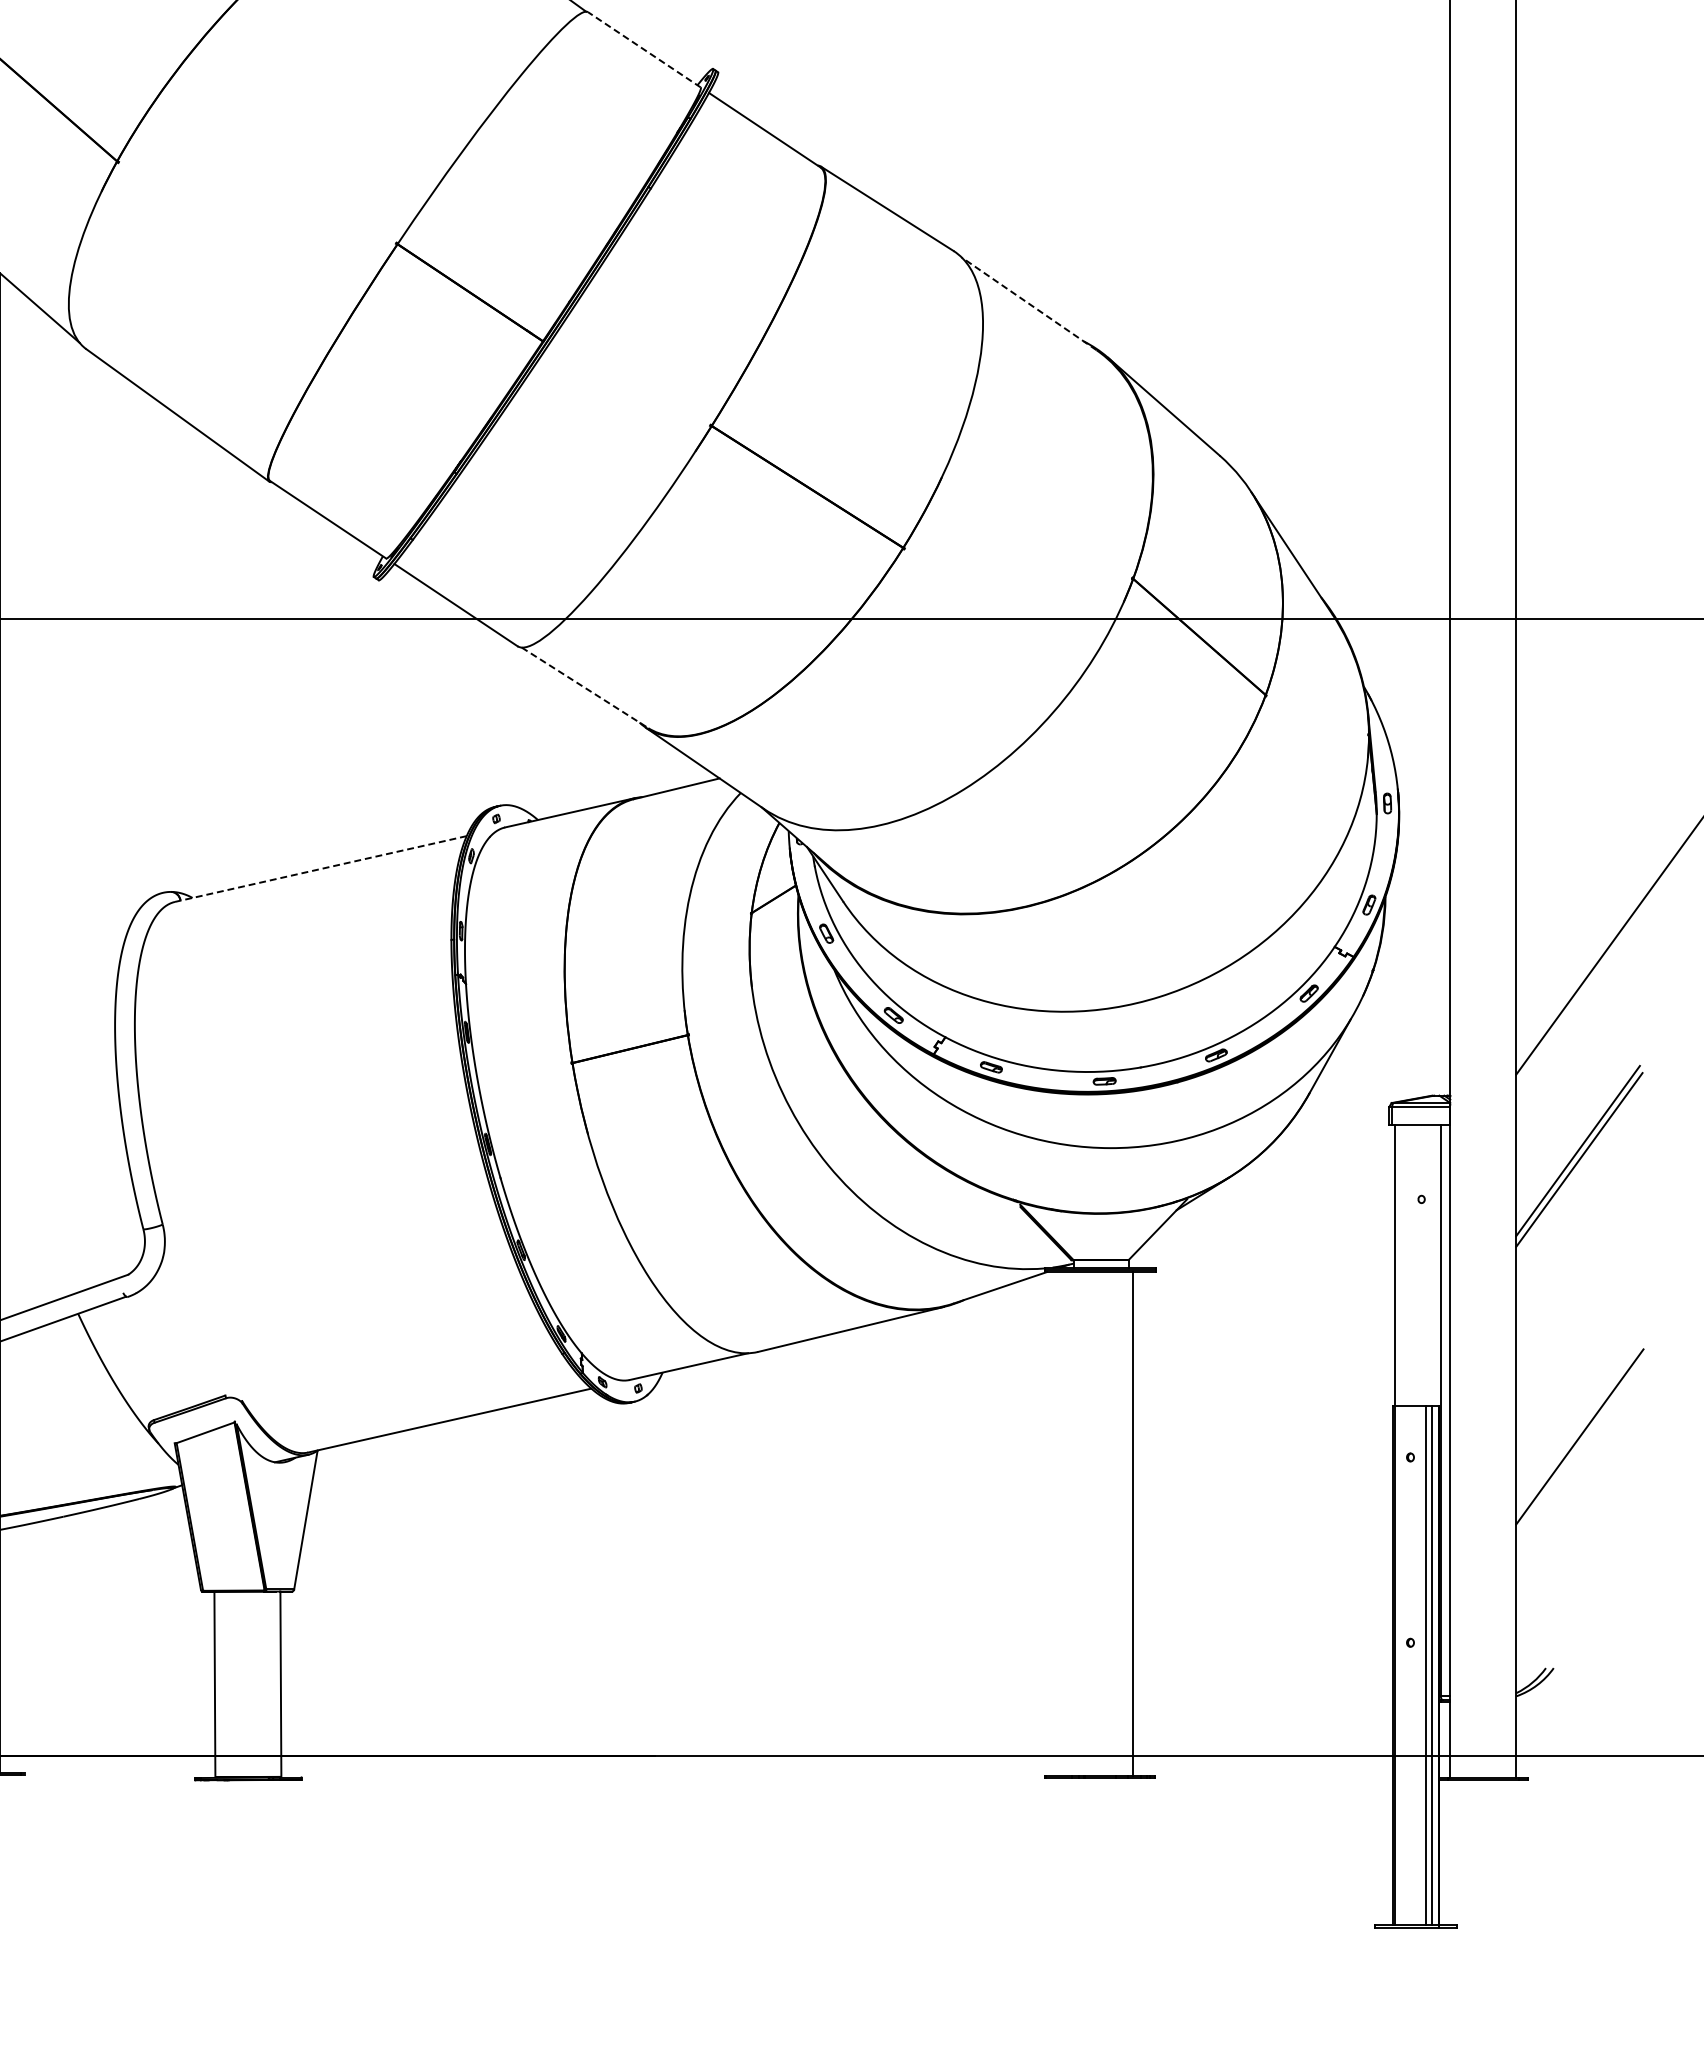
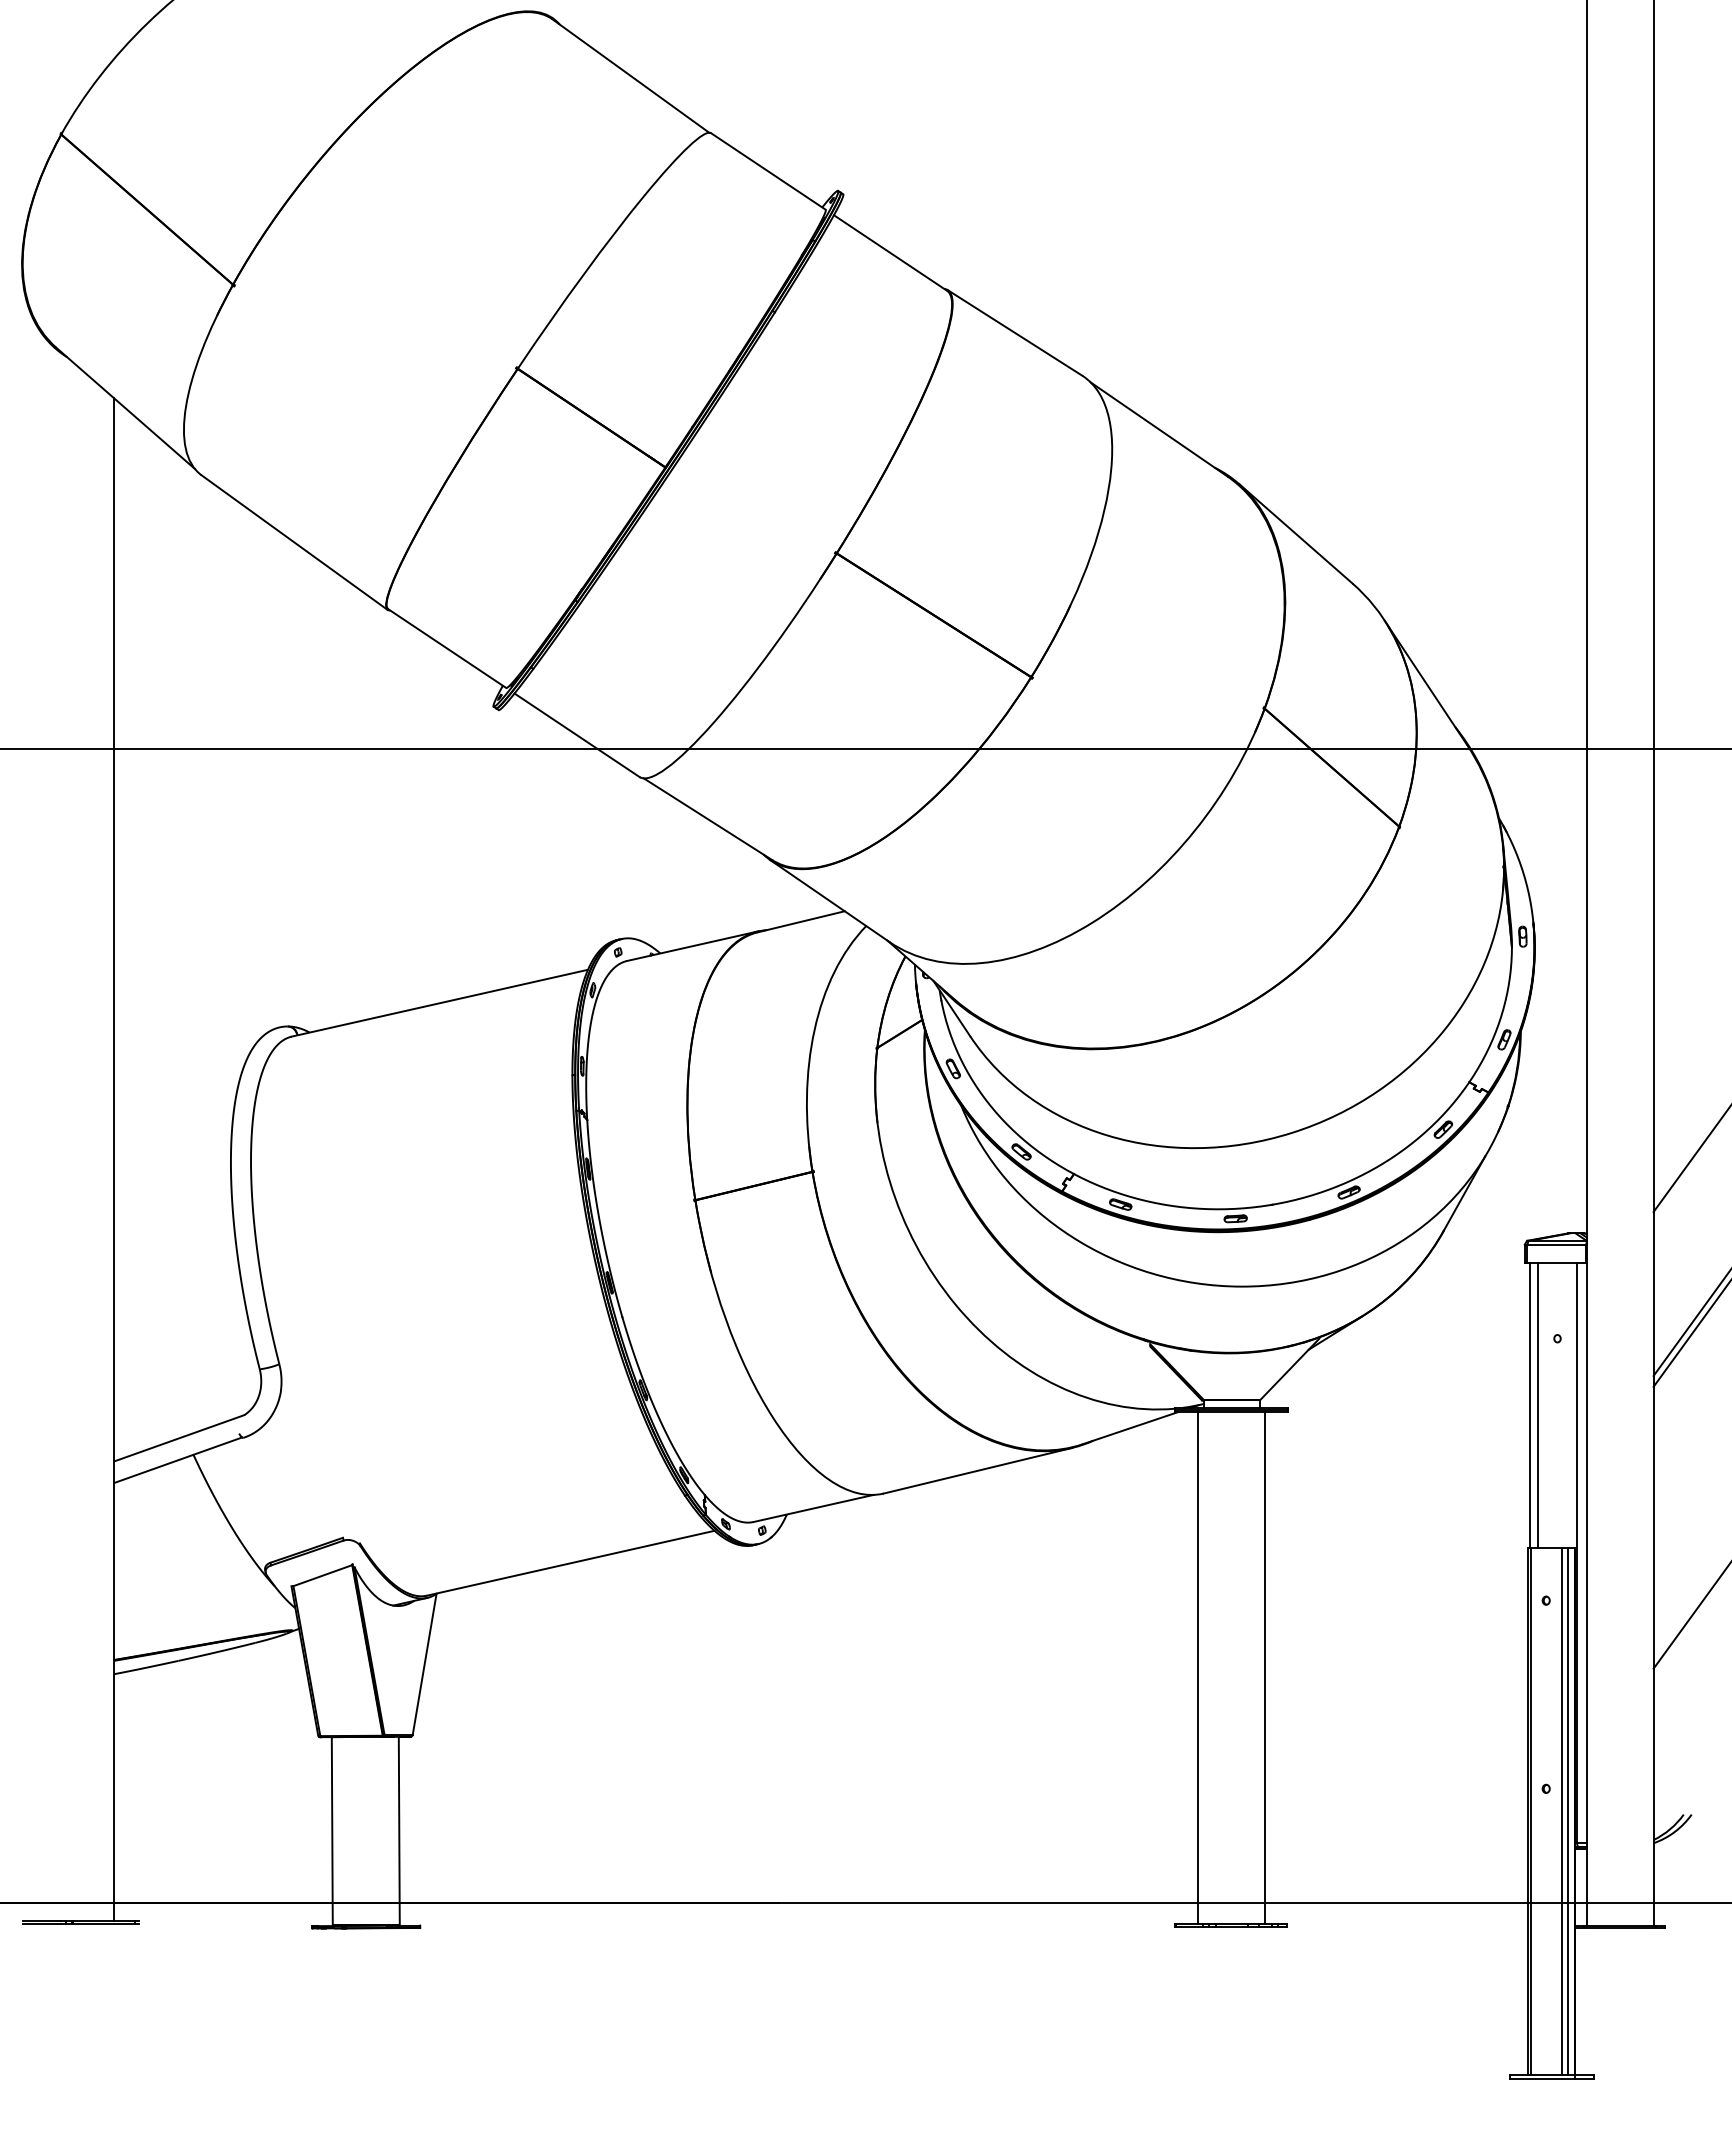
line: (644, 49) -> (768, 171), dashed -> solid
line: (1028, 303) -> (1158, 429), dashed -> solid
line: (585, 688) -> (708, 819), dashed -> solid
line: (320, 869) -> (439, 1003), dashed -> solid
line: (1401, 1265) -> (1537, 1405), added
line: (1067, 1524) -> (1197, 1668), added

